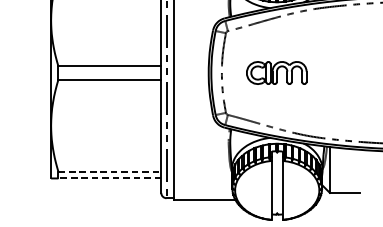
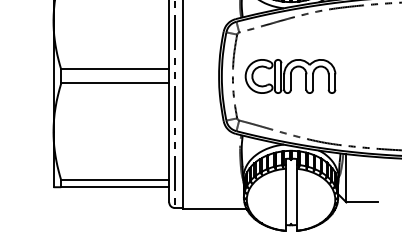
part: (276, 73) -> (290, 76), size x1.43
line: (110, 172) -> (115, 180), dashed -> solid
line: (109, 178) -> (114, 187), dashed -> solid

